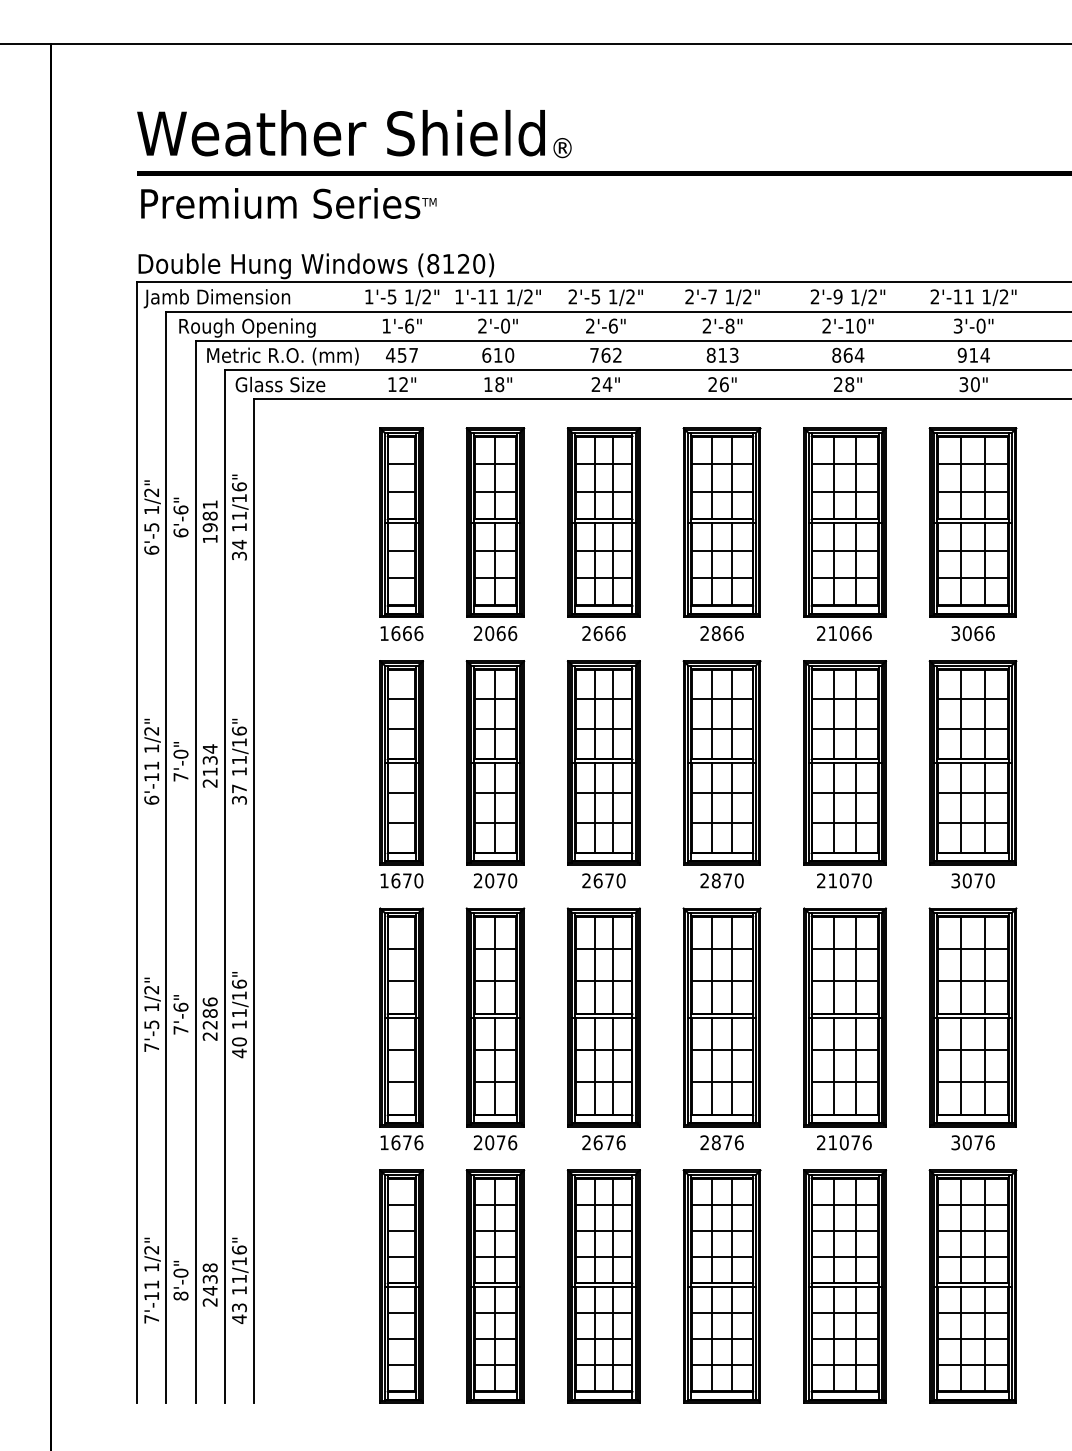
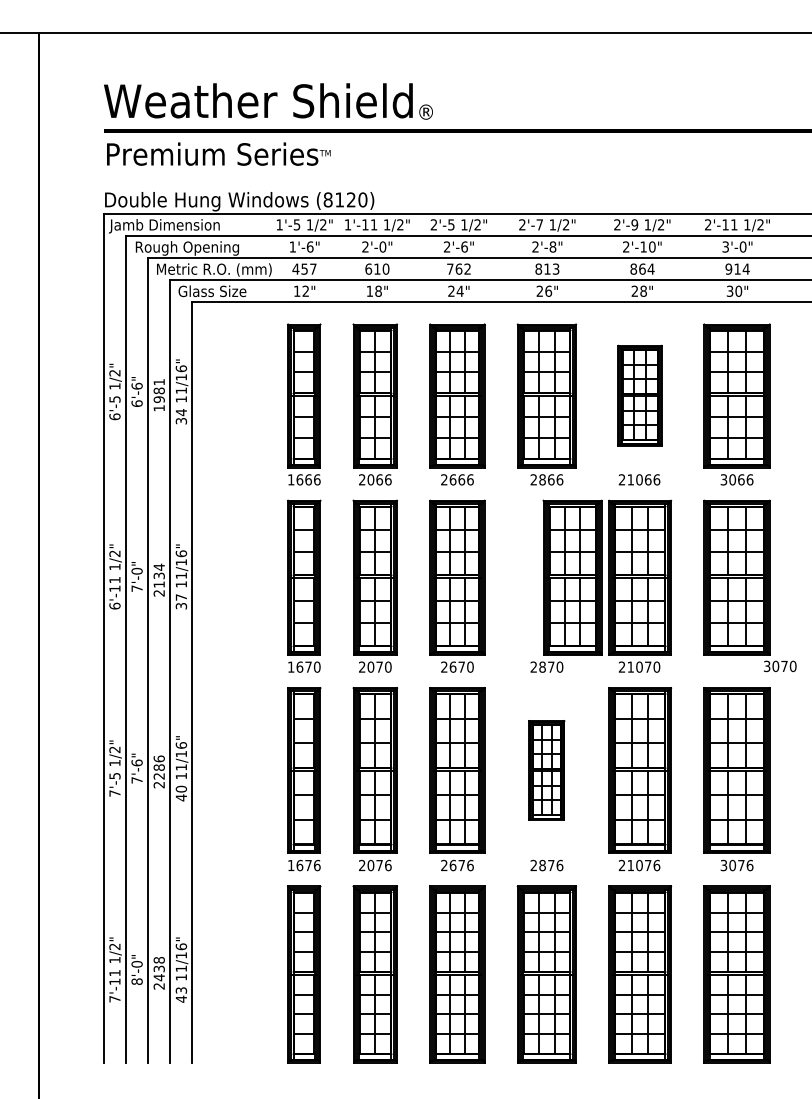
part: (844, 522) -> (639, 395), size x0.7
part: (721, 762) -> (572, 577), moved
text: (972, 880) -> (779, 666), moved
part: (721, 1017) -> (546, 770), size x0.6

